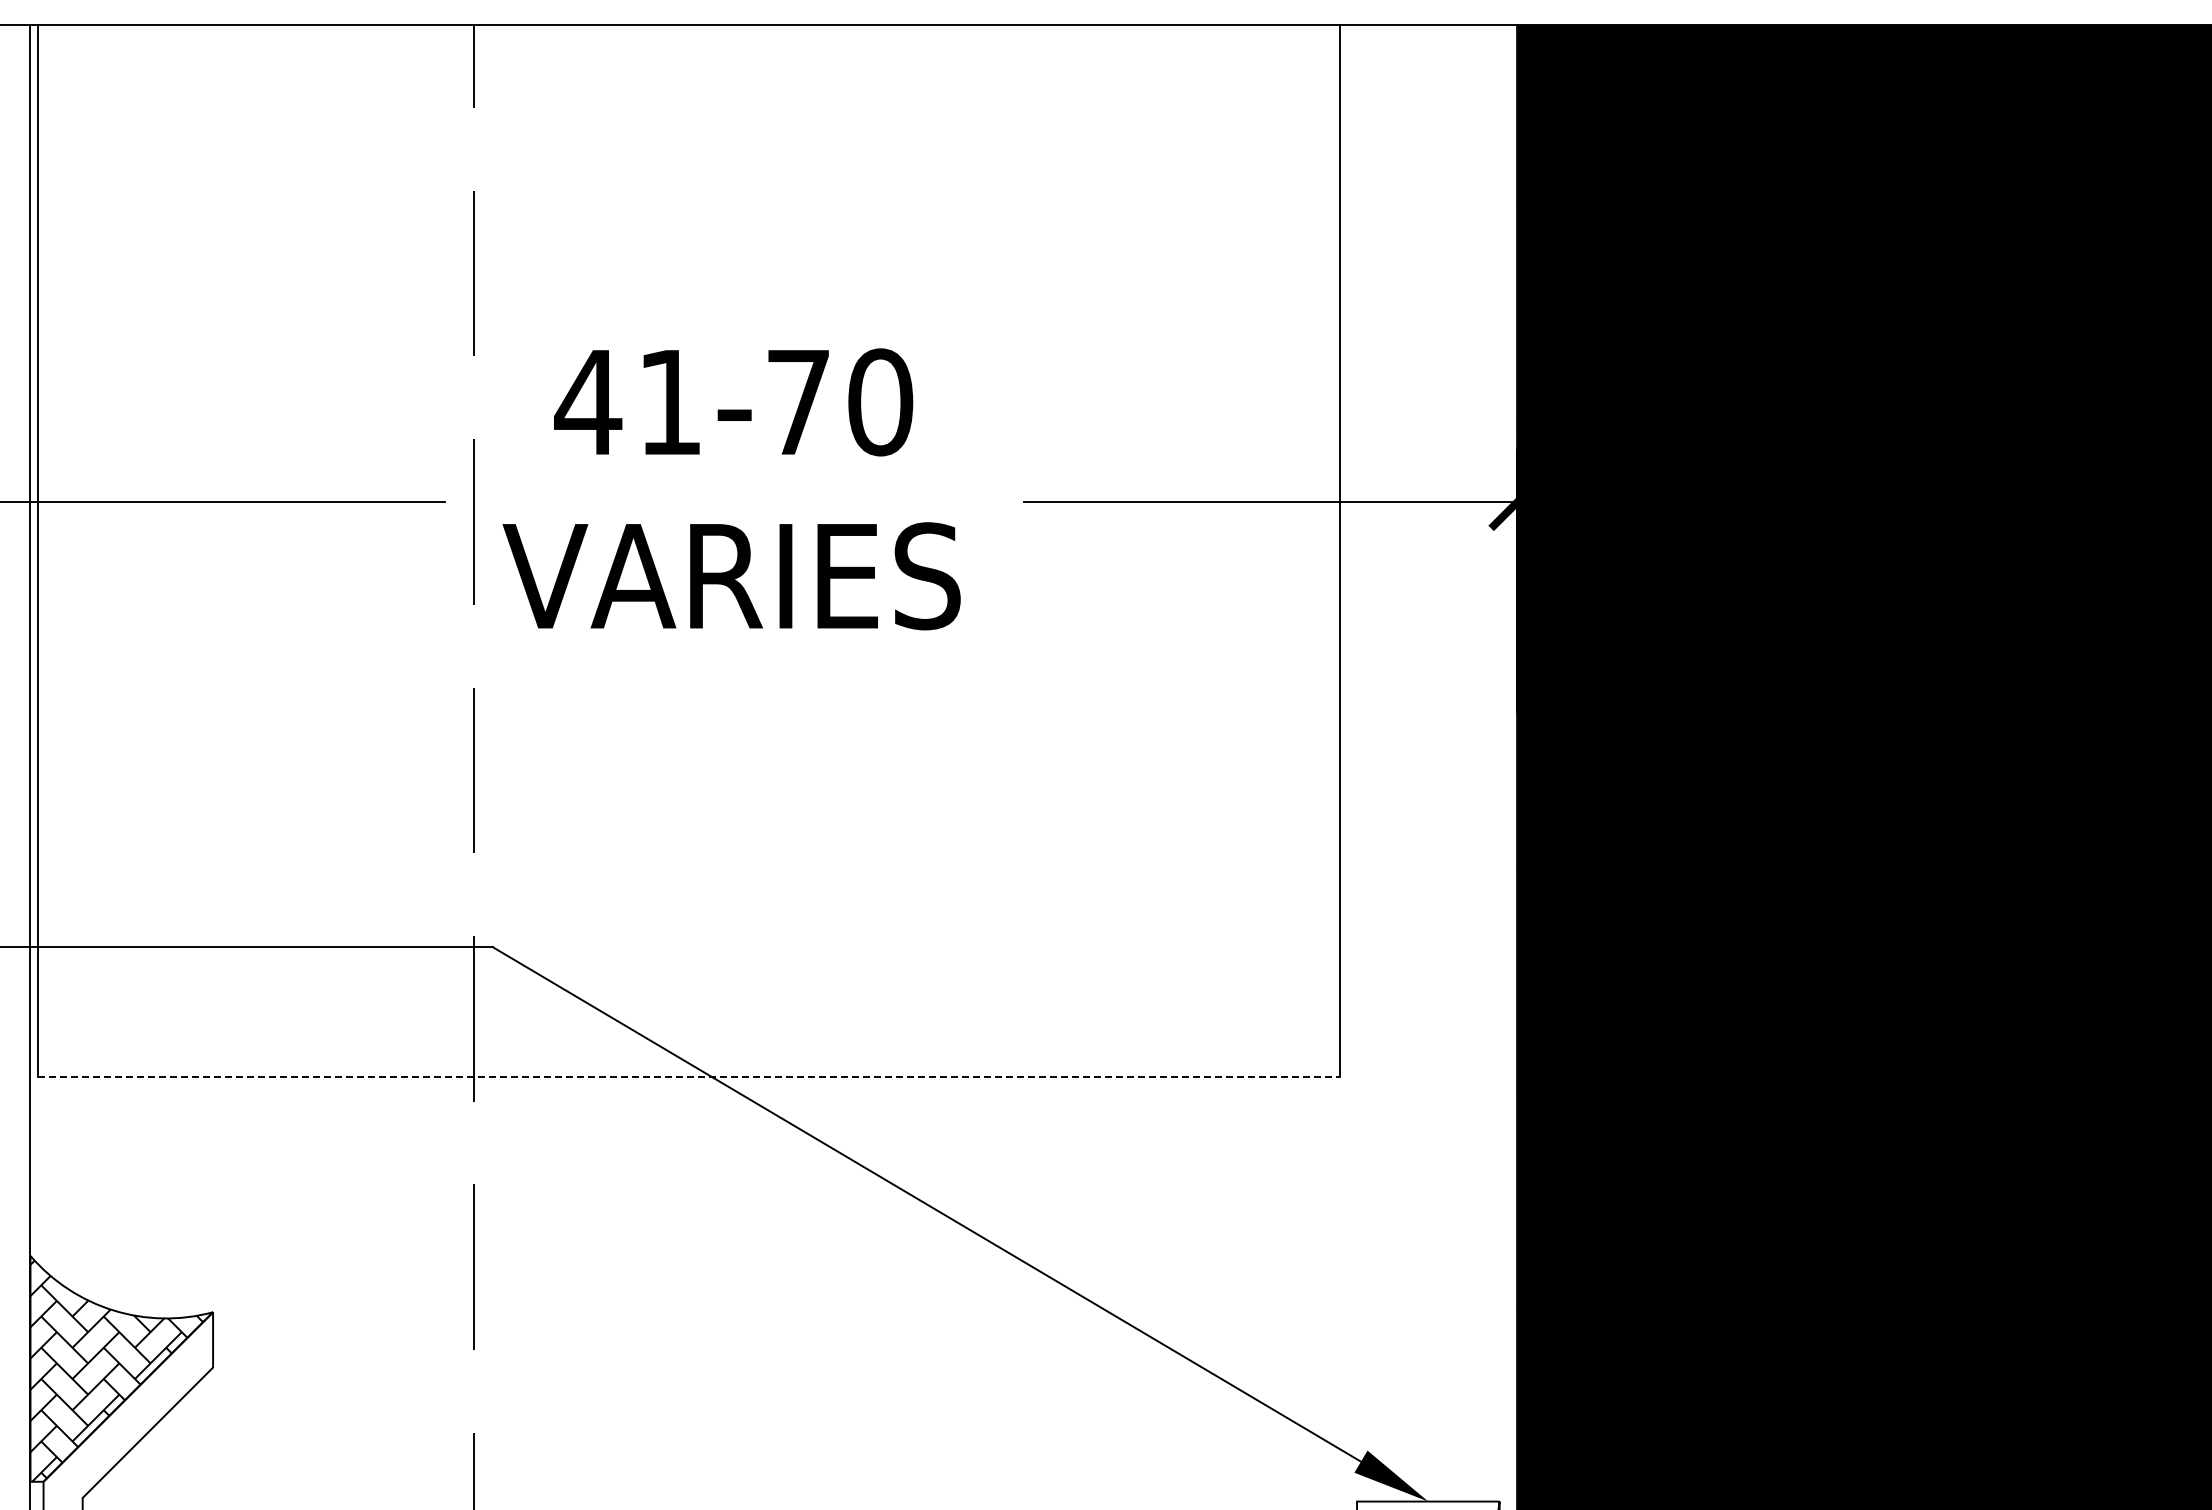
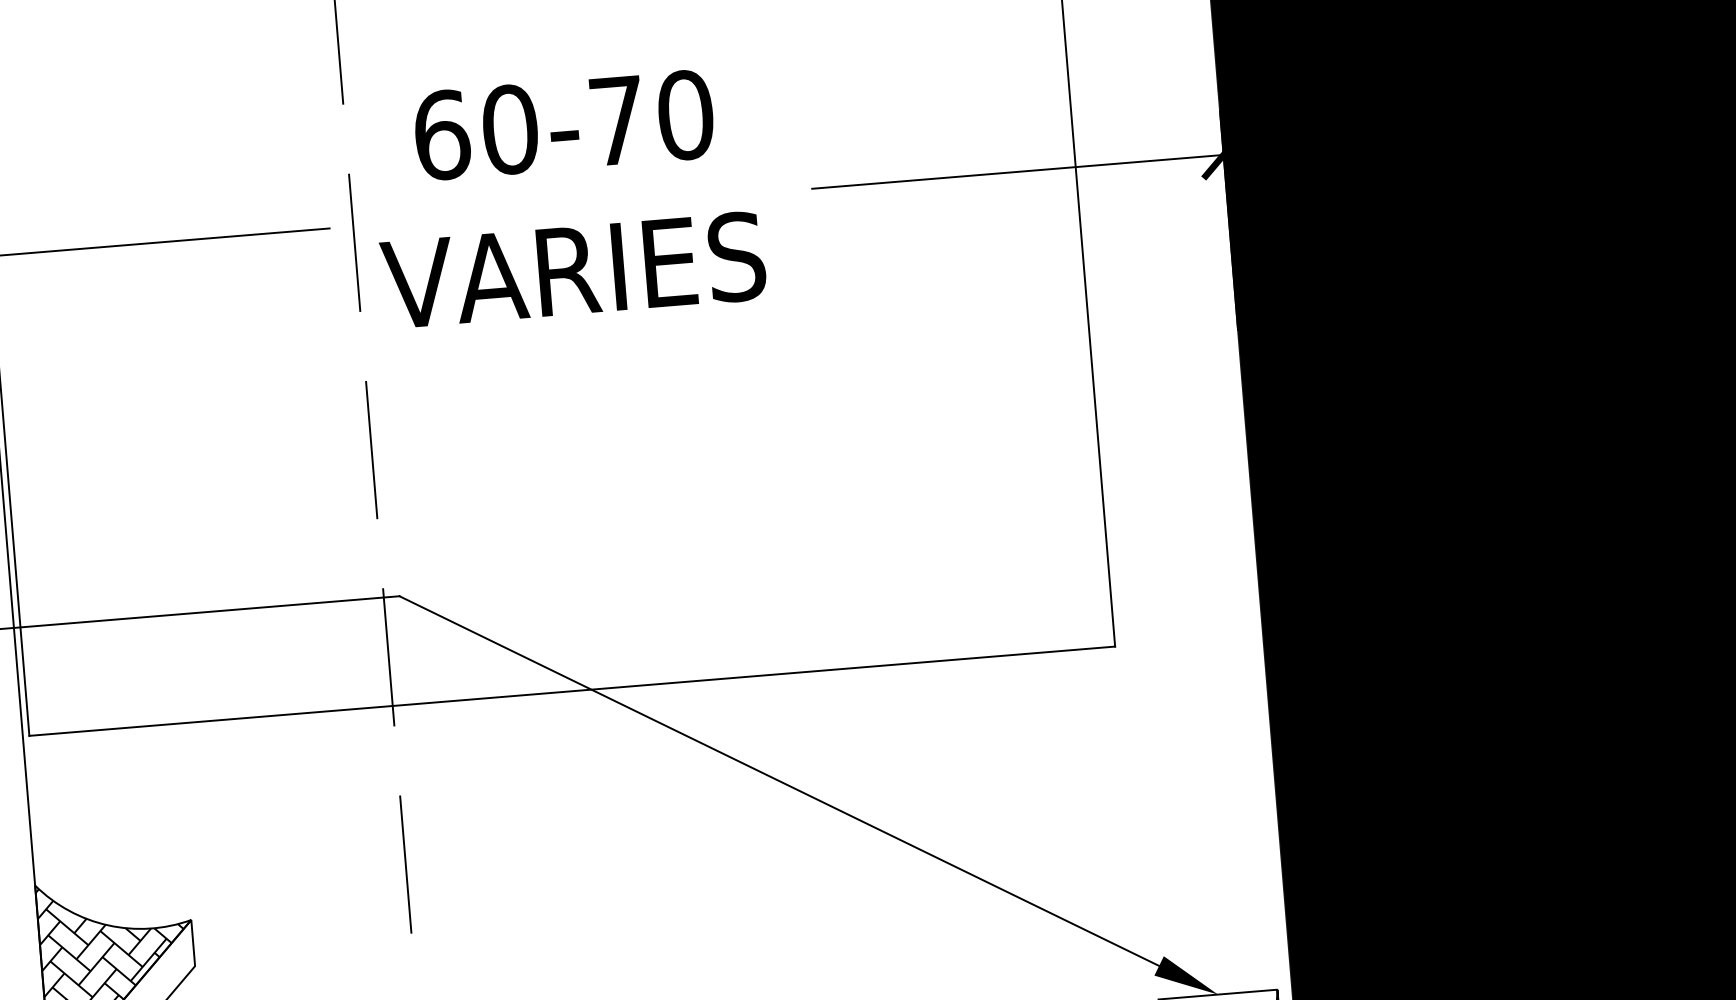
text: (628, 402) -> (475, 132), 41-70 -> 60-70
line: (689, 1077) -> (572, 691), dashed -> solid

